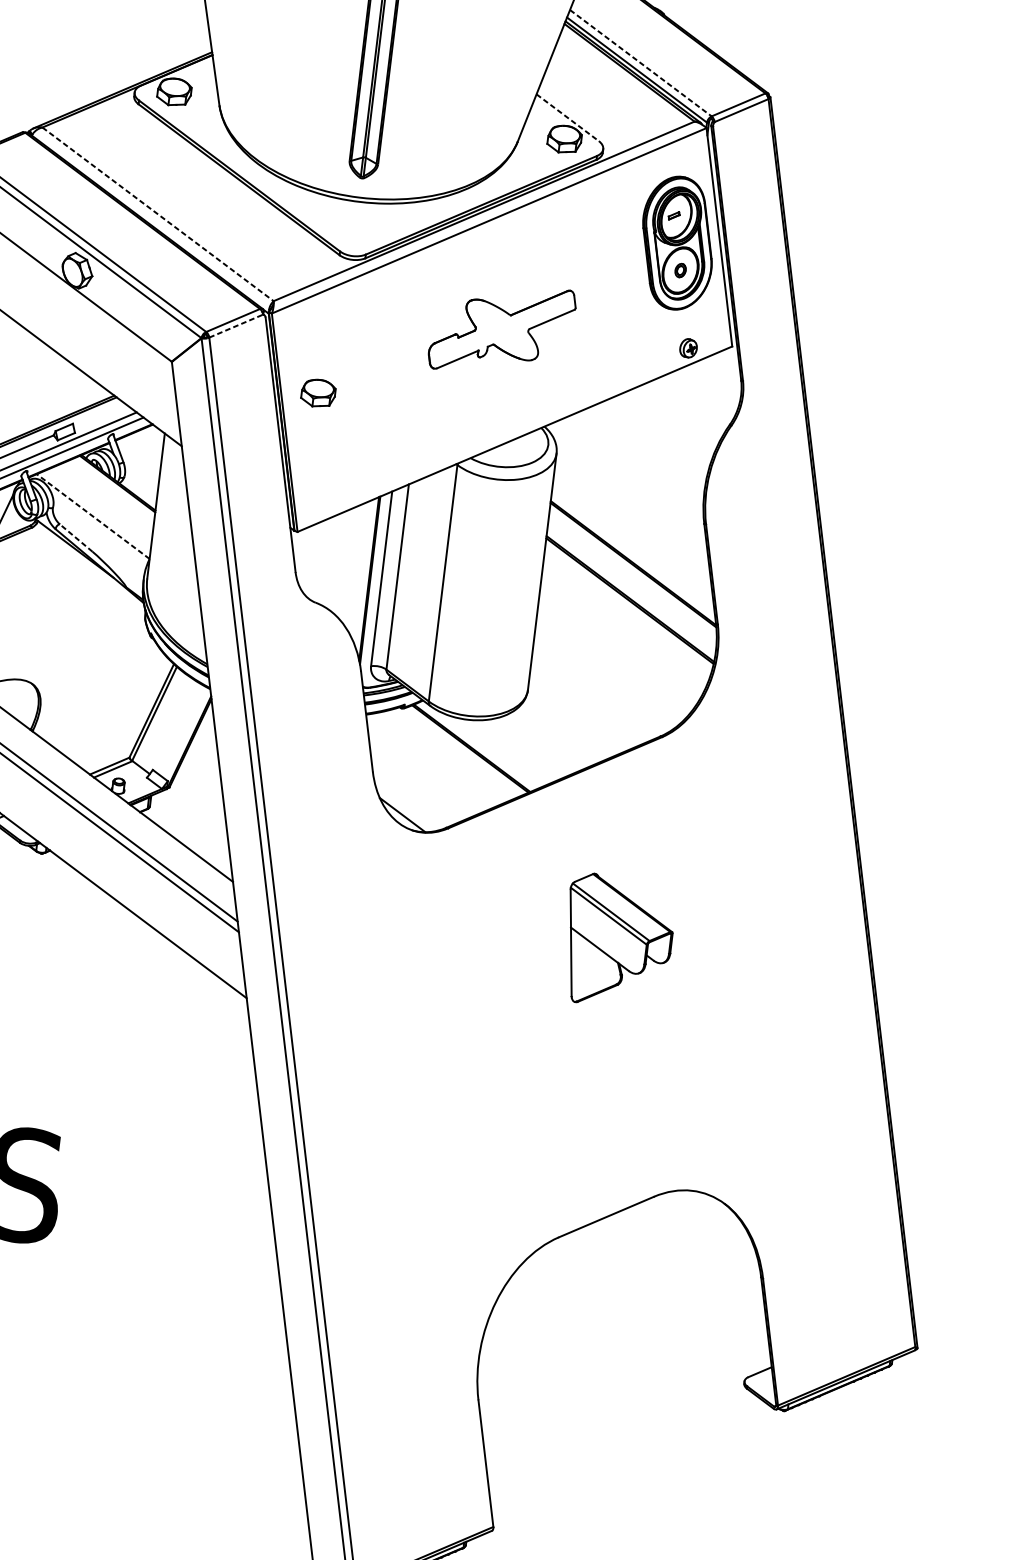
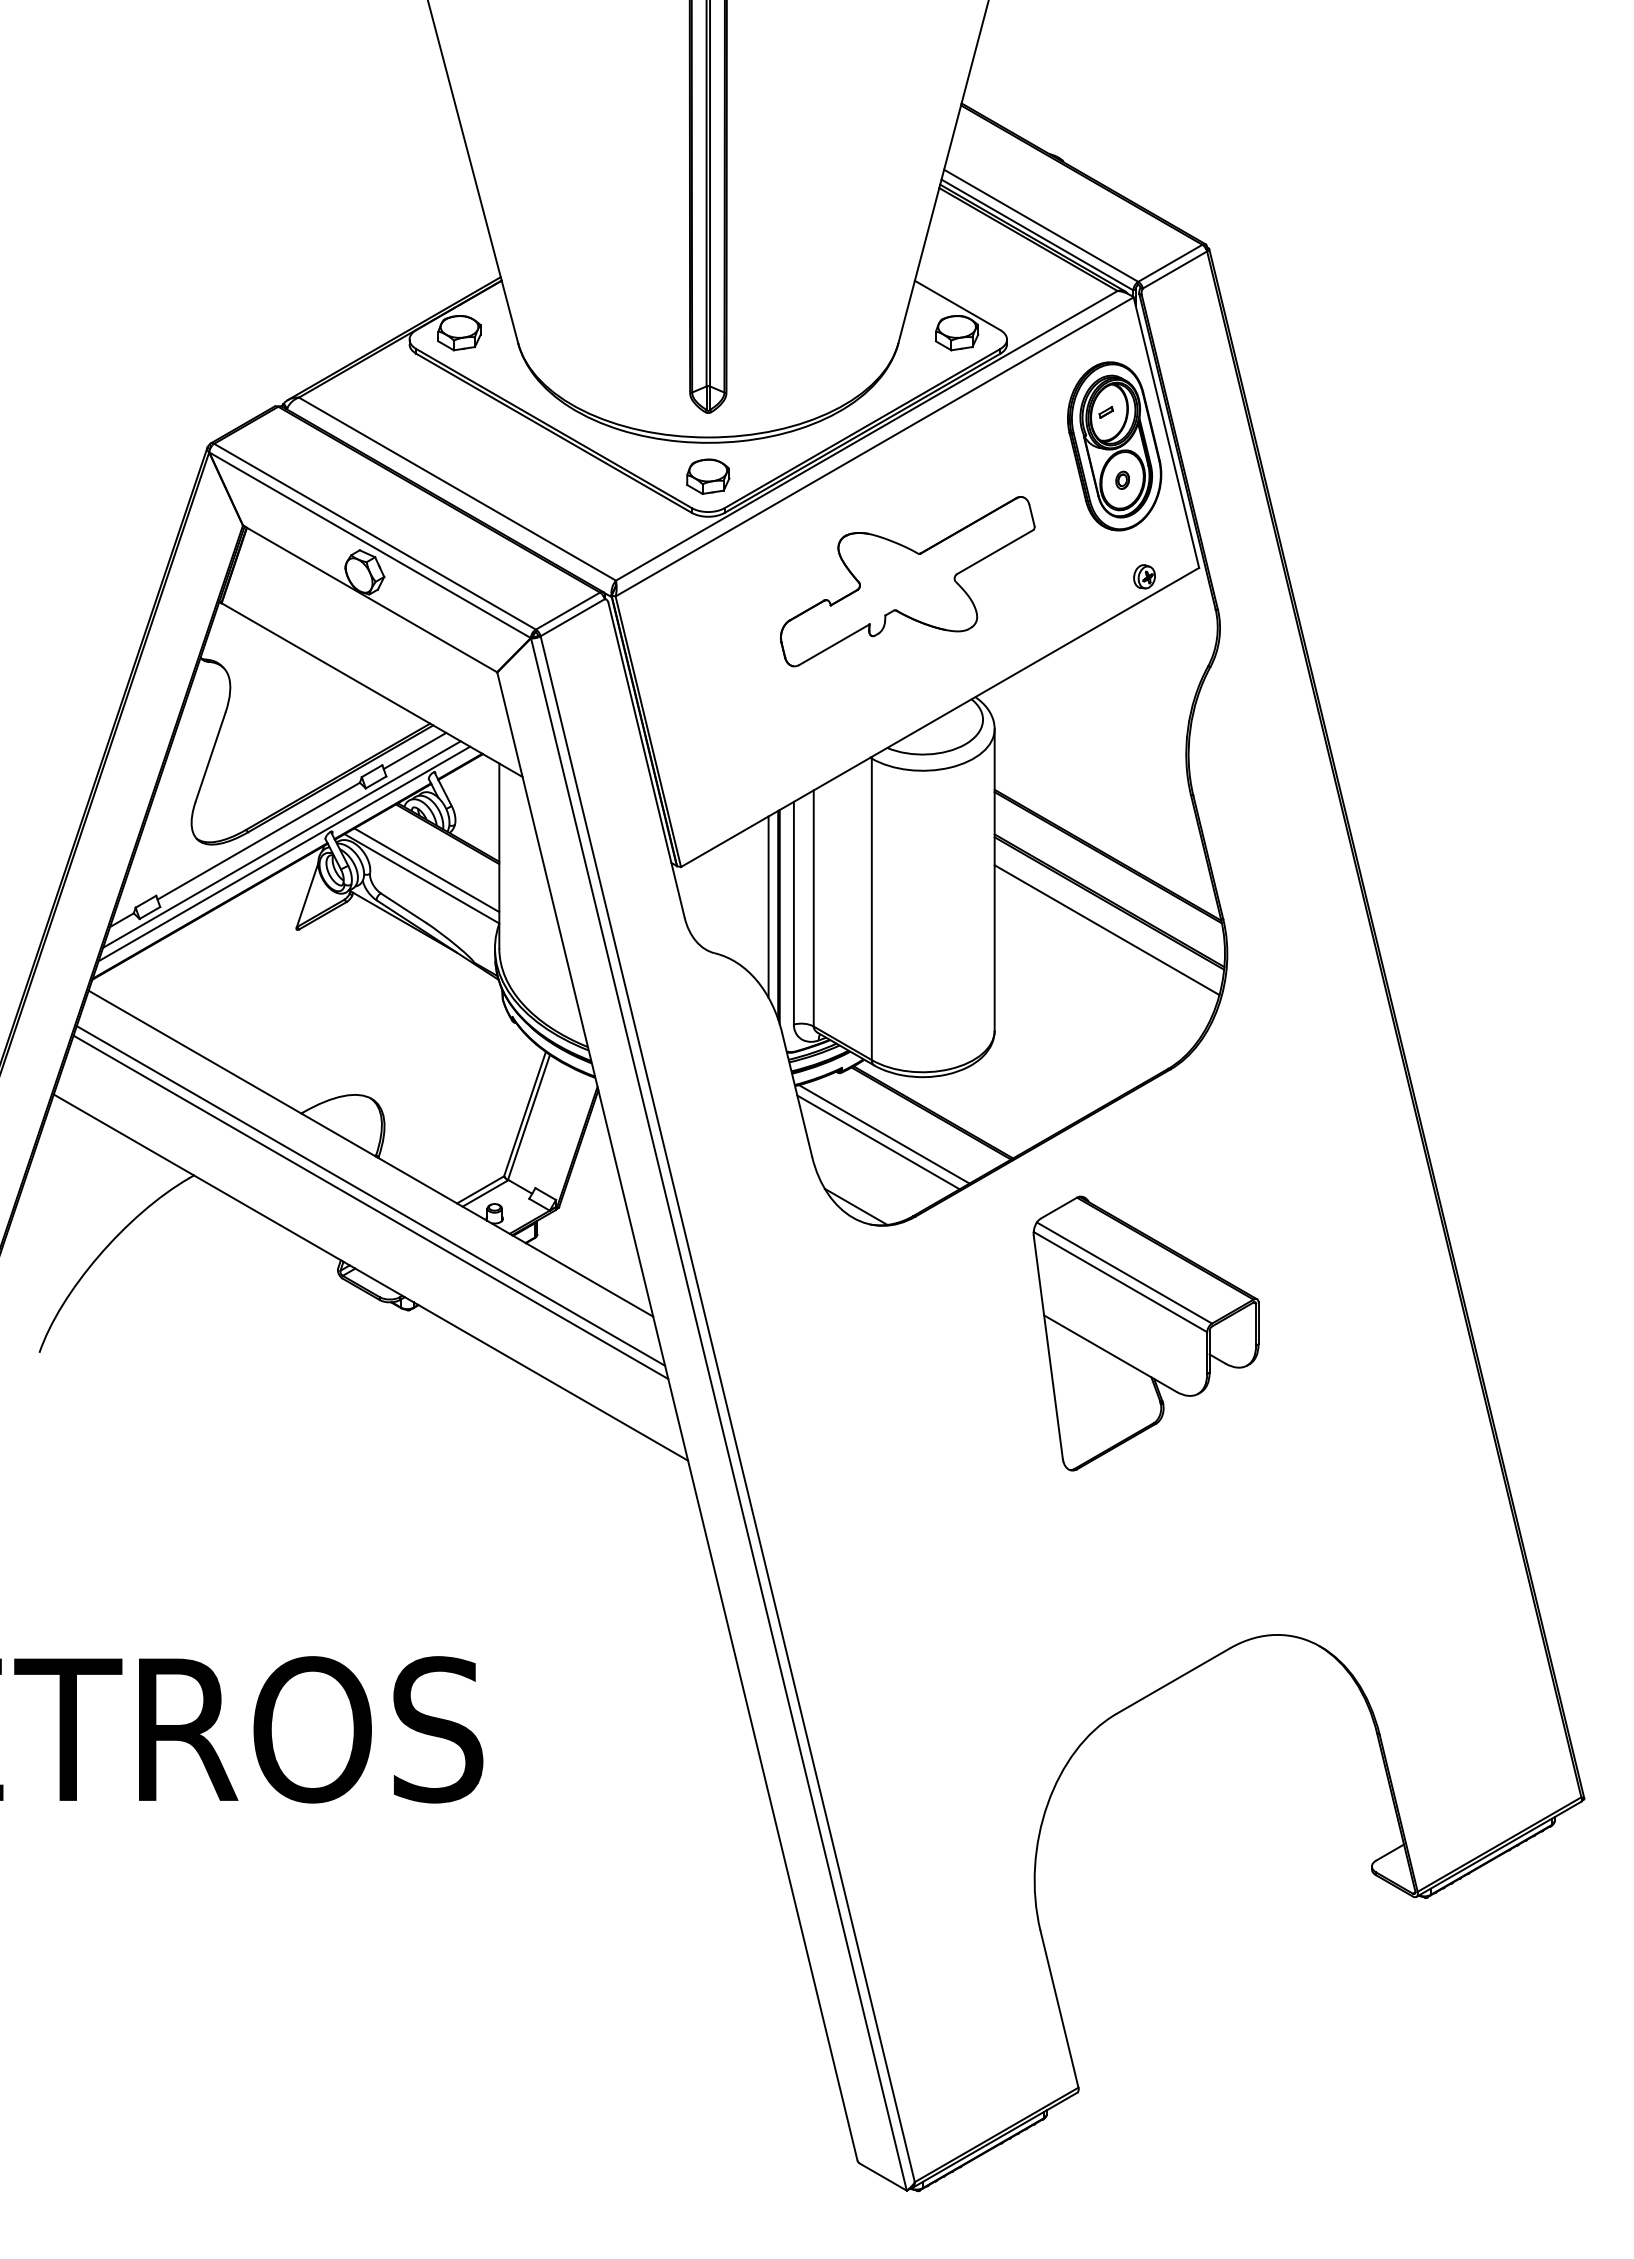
line: (641, 63) -> (1041, 226), dashed -> solid
line: (567, 117) -> (957, 305), dashed -> solid
line: (158, 214) -> (457, 489), dashed -> solid
line: (236, 326) -> (573, 617), dashed -> solid
part: (502, 329) -> (907, 581), size x1.43
part: (318, 393) -> (708, 476), moved
line: (99, 415) -> (414, 750), added
line: (97, 510) -> (426, 870), added
line: (92, 516) -> (421, 878), dashed -> solid
line: (75, 538) -> (403, 908), dashed -> solid
line: (362, 571) -> (768, 906), added
line: (625, 622) -> (1106, 930), added
line: (431, 761) -> (884, 1134), added
line: (426, 766) -> (878, 1142), added
part: (617, 941) -> (1145, 1333), size x1.67

